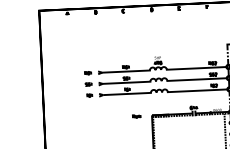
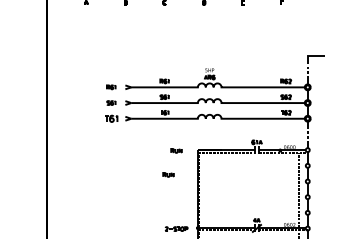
part: (89, 95) -> (112, 118), size x1.6
part: (131, 133) -> (168, 174), added

